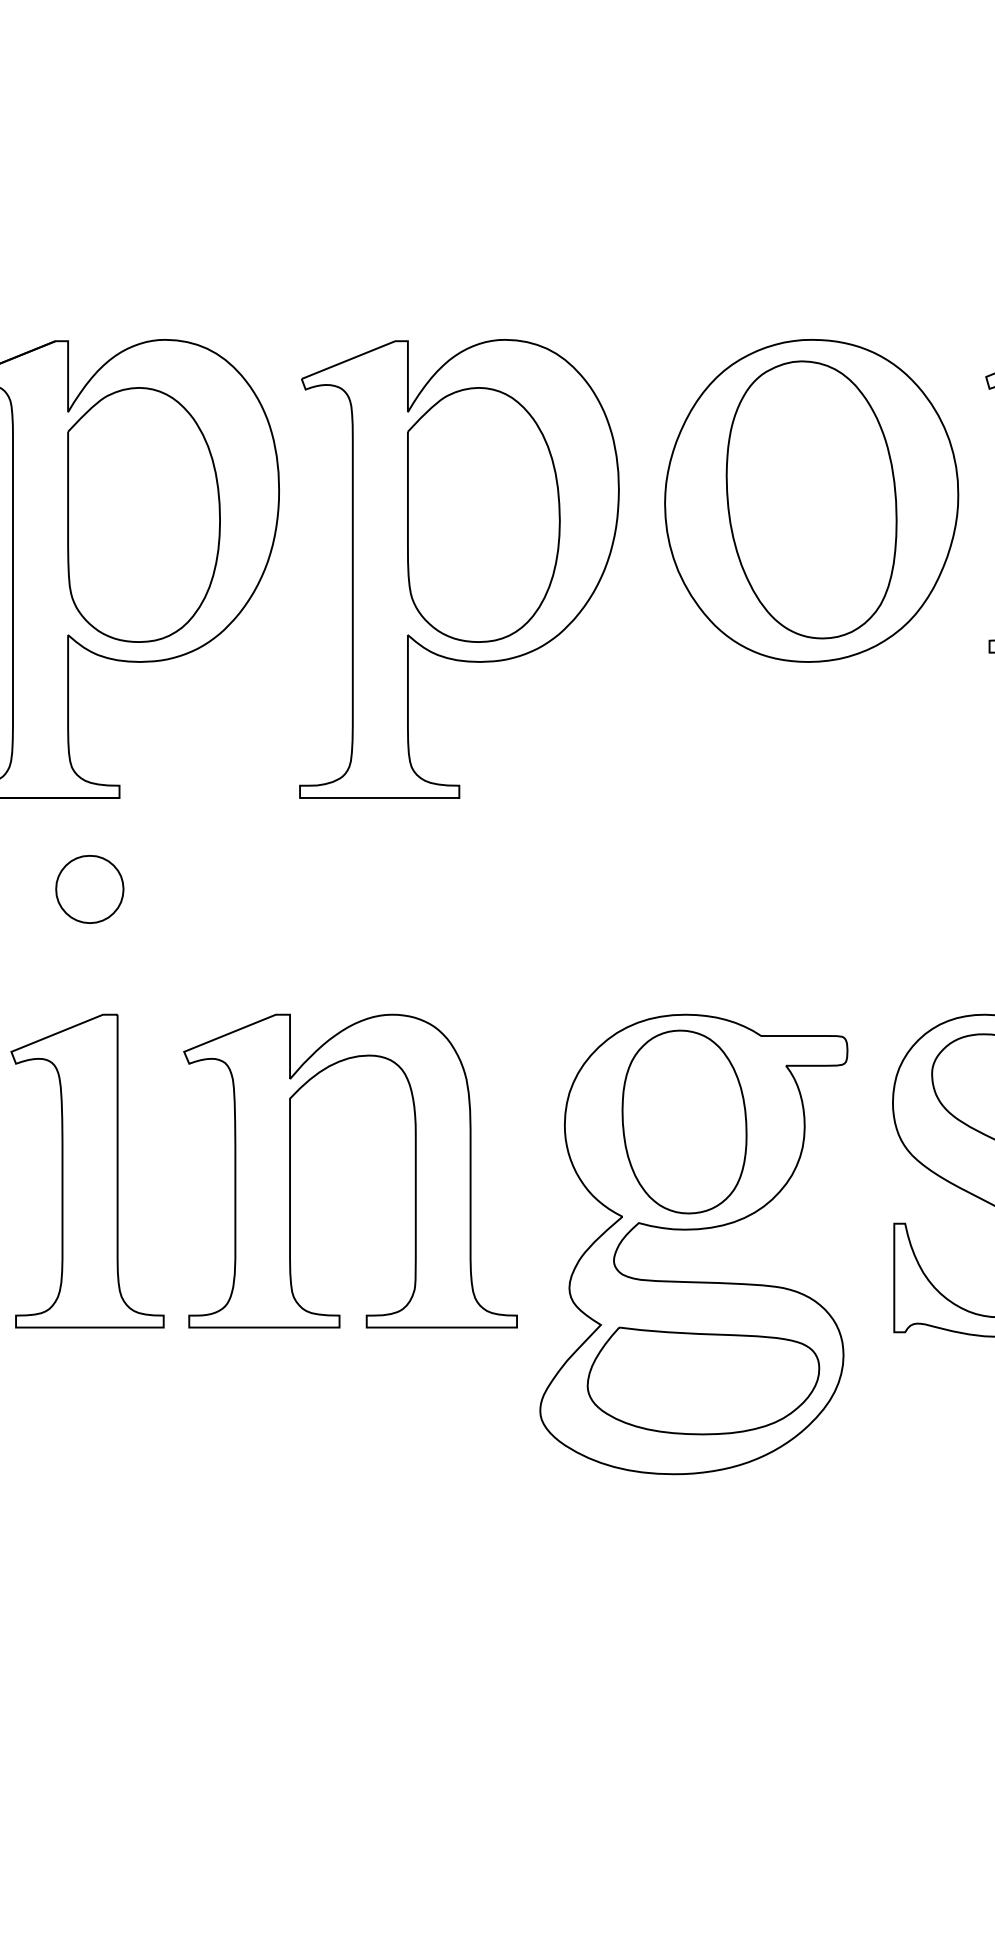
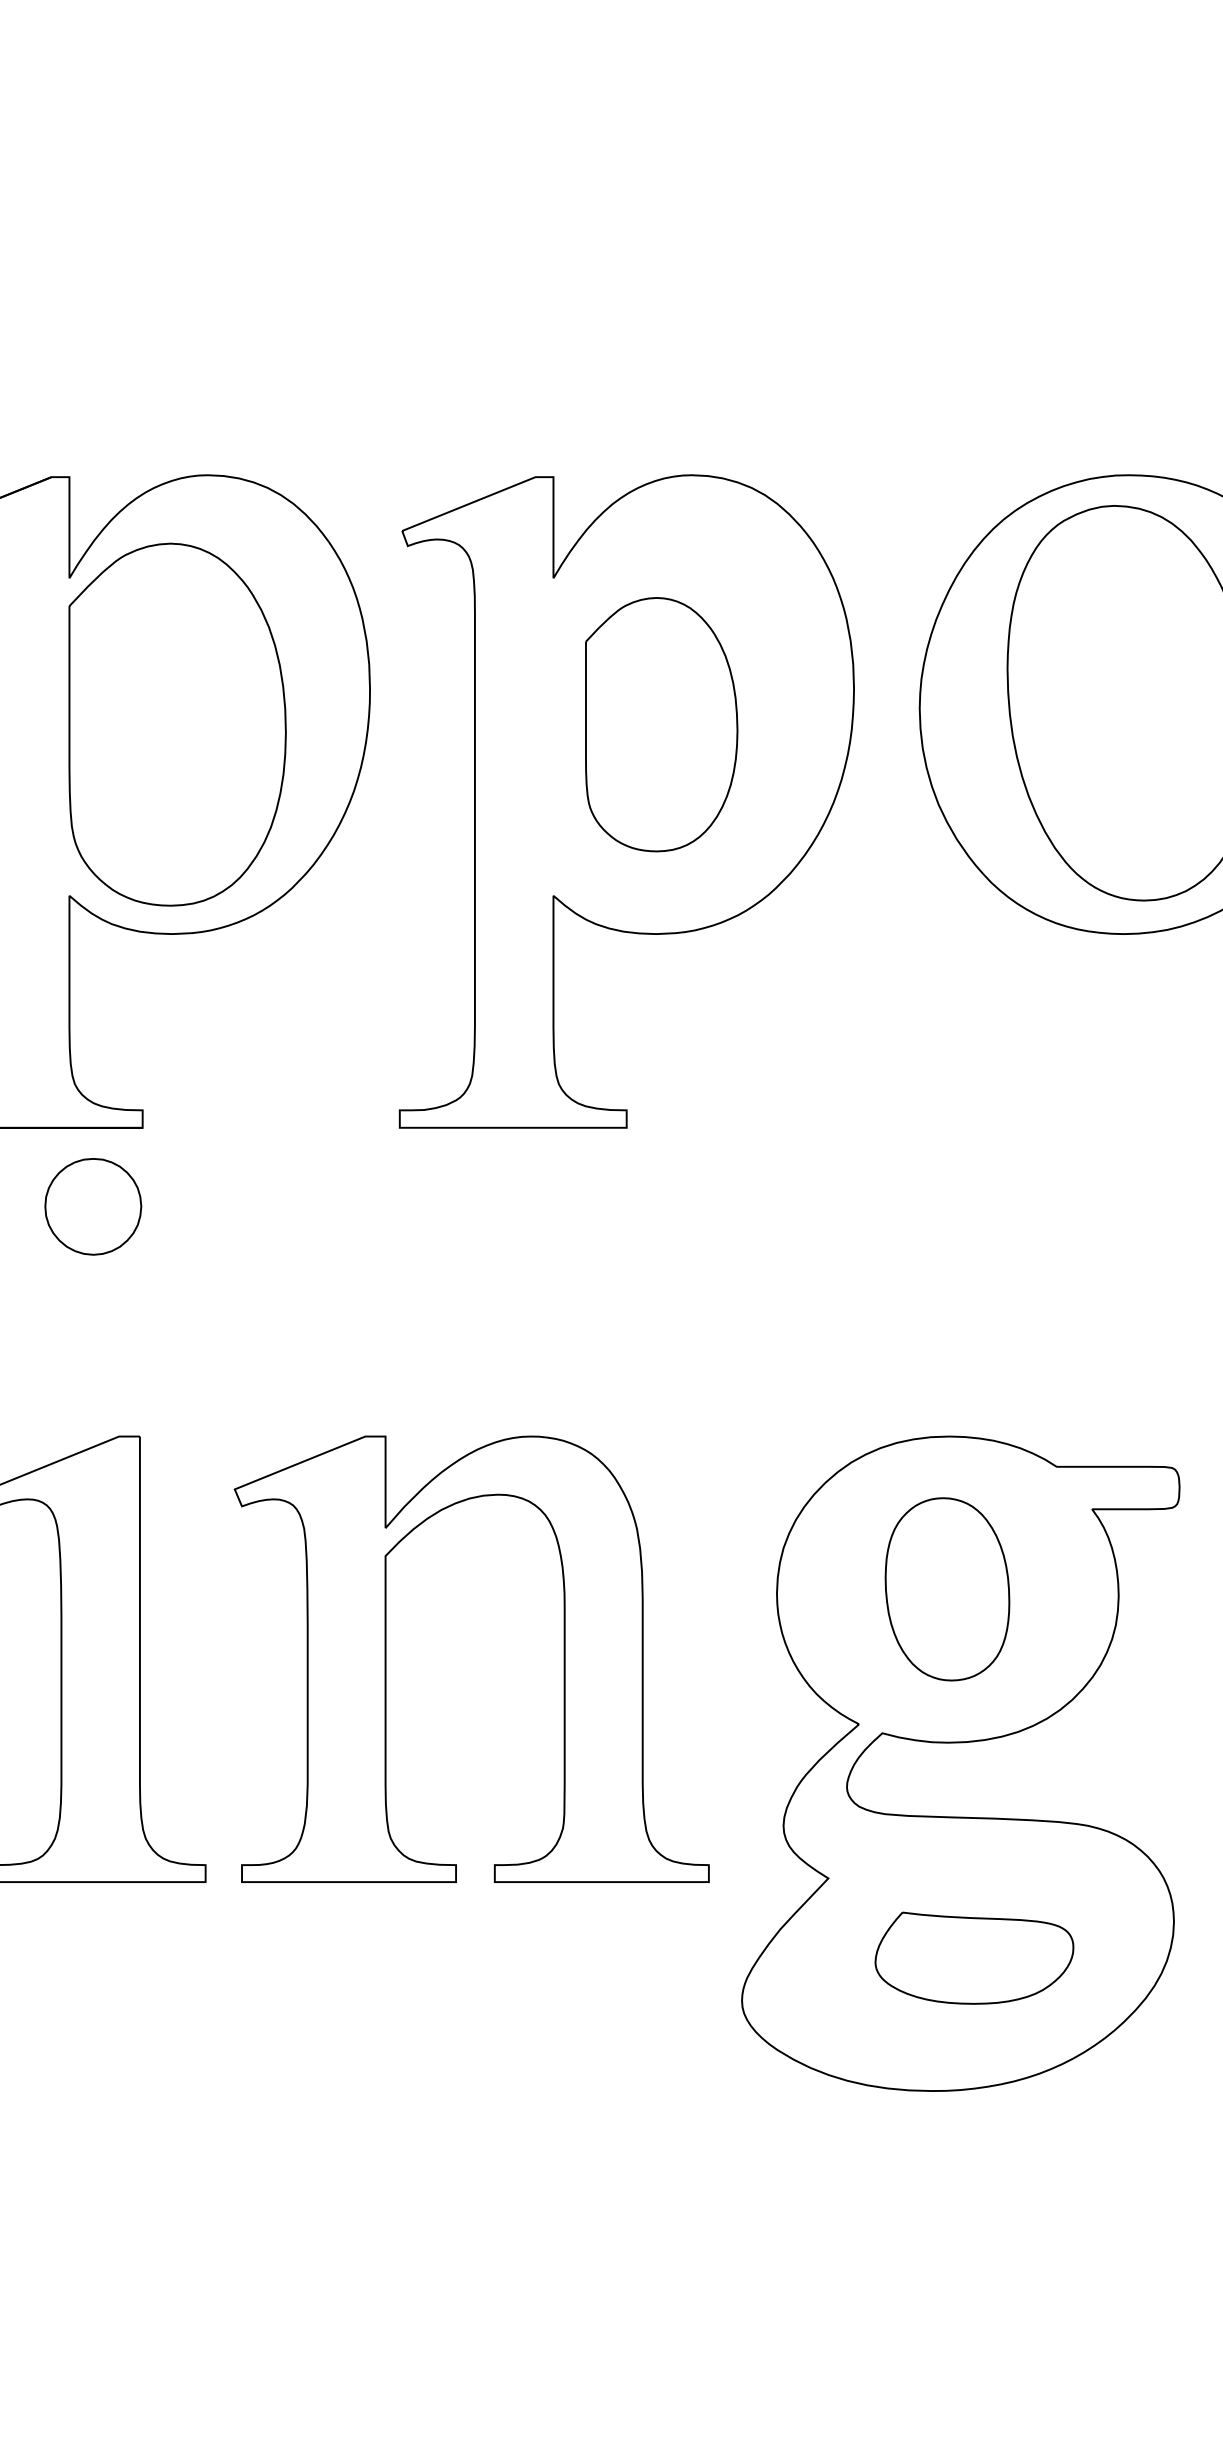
part: (483, 514) -> (661, 724), size x0.7
part: (89, 889) -> (92, 1206), moved
part: (684, 1121) -> (947, 1588), size x0.7
part: (703, 1380) -> (974, 1957), size x0.6

